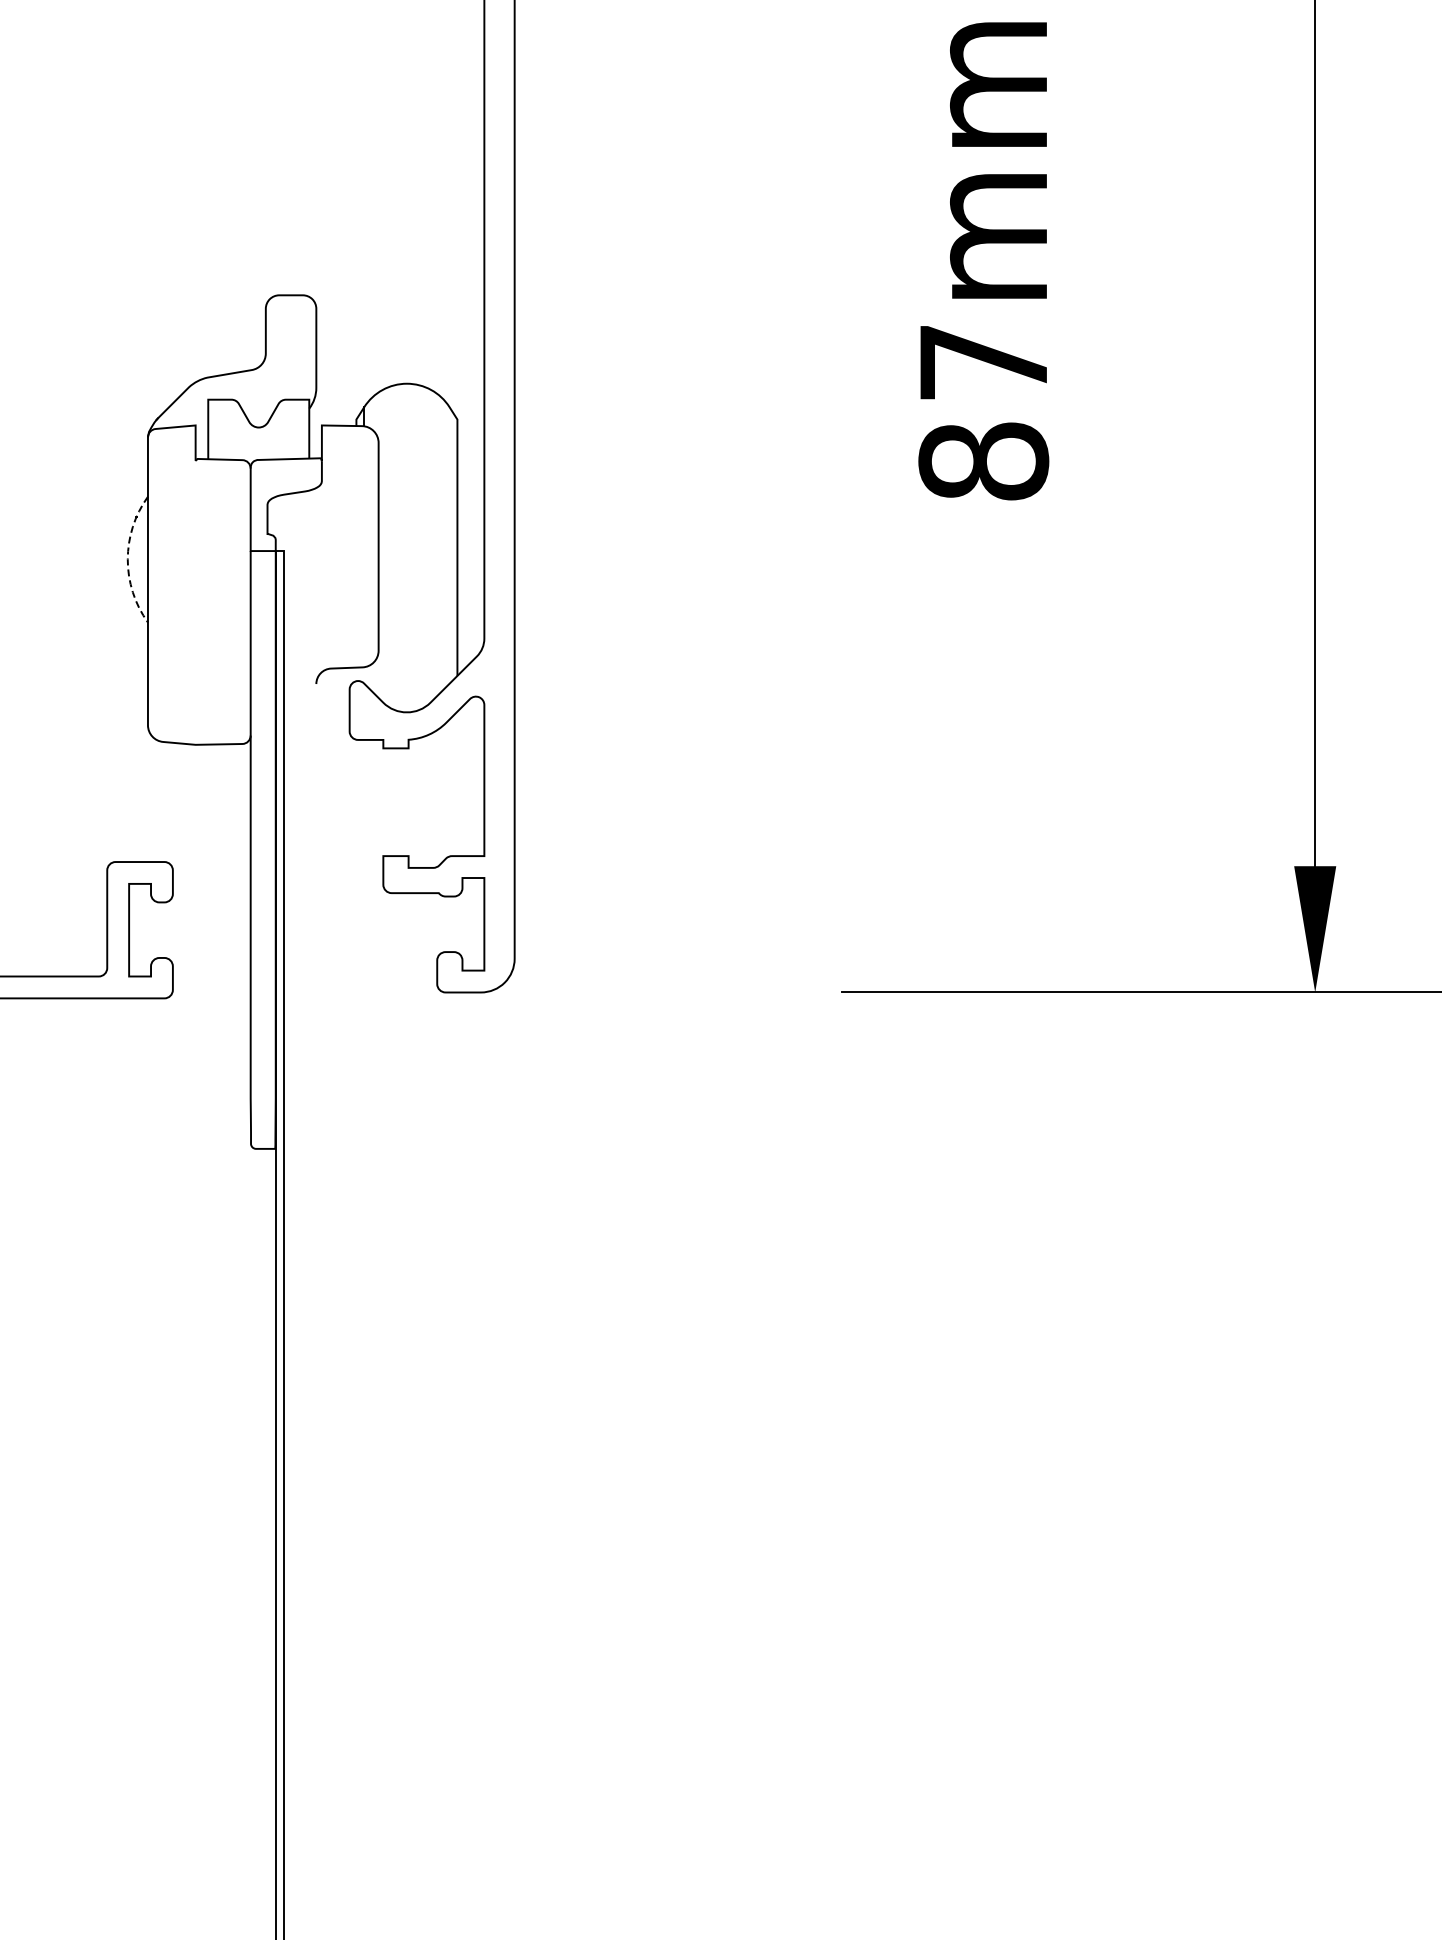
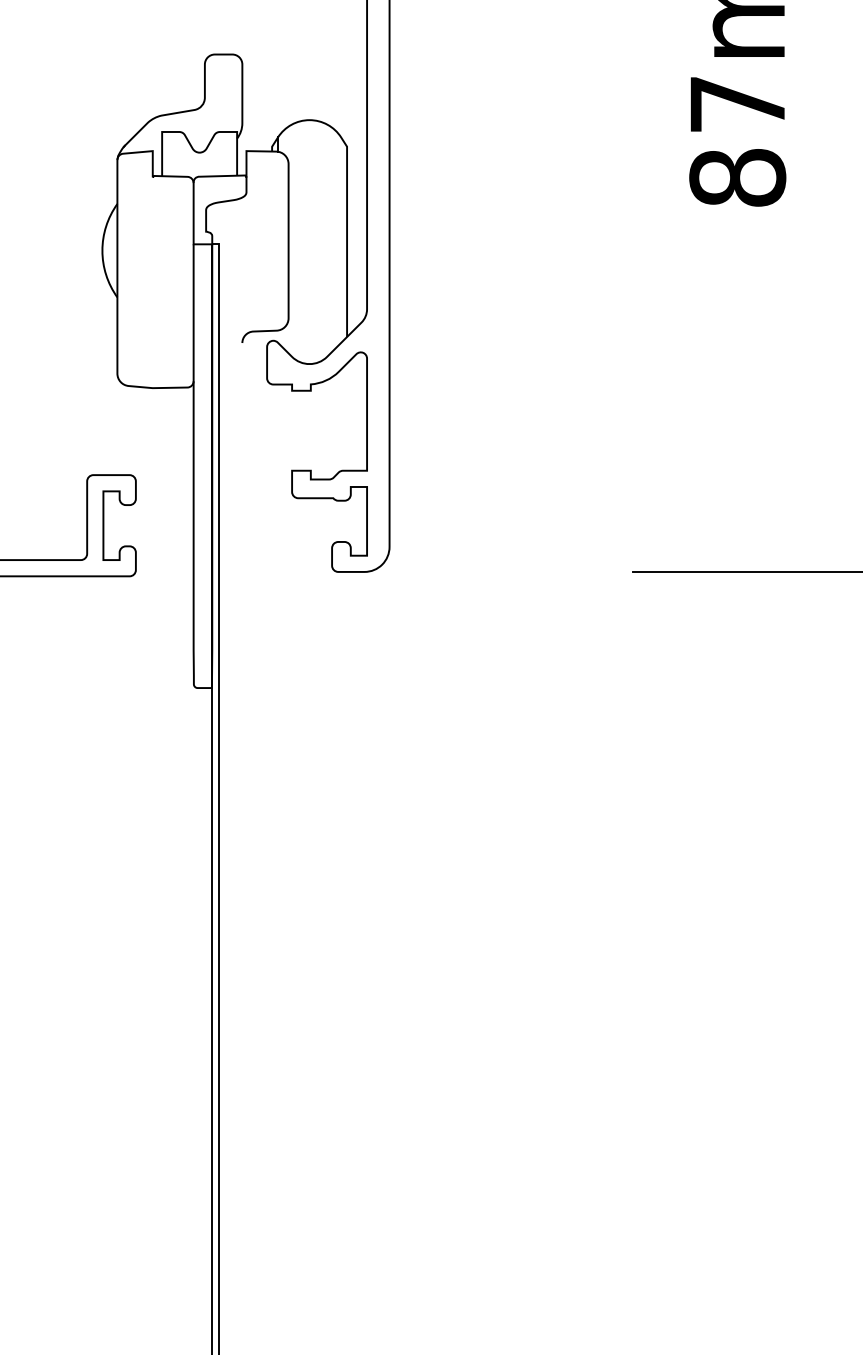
arc: (127, 559) -> (102, 250), dashed -> solid

